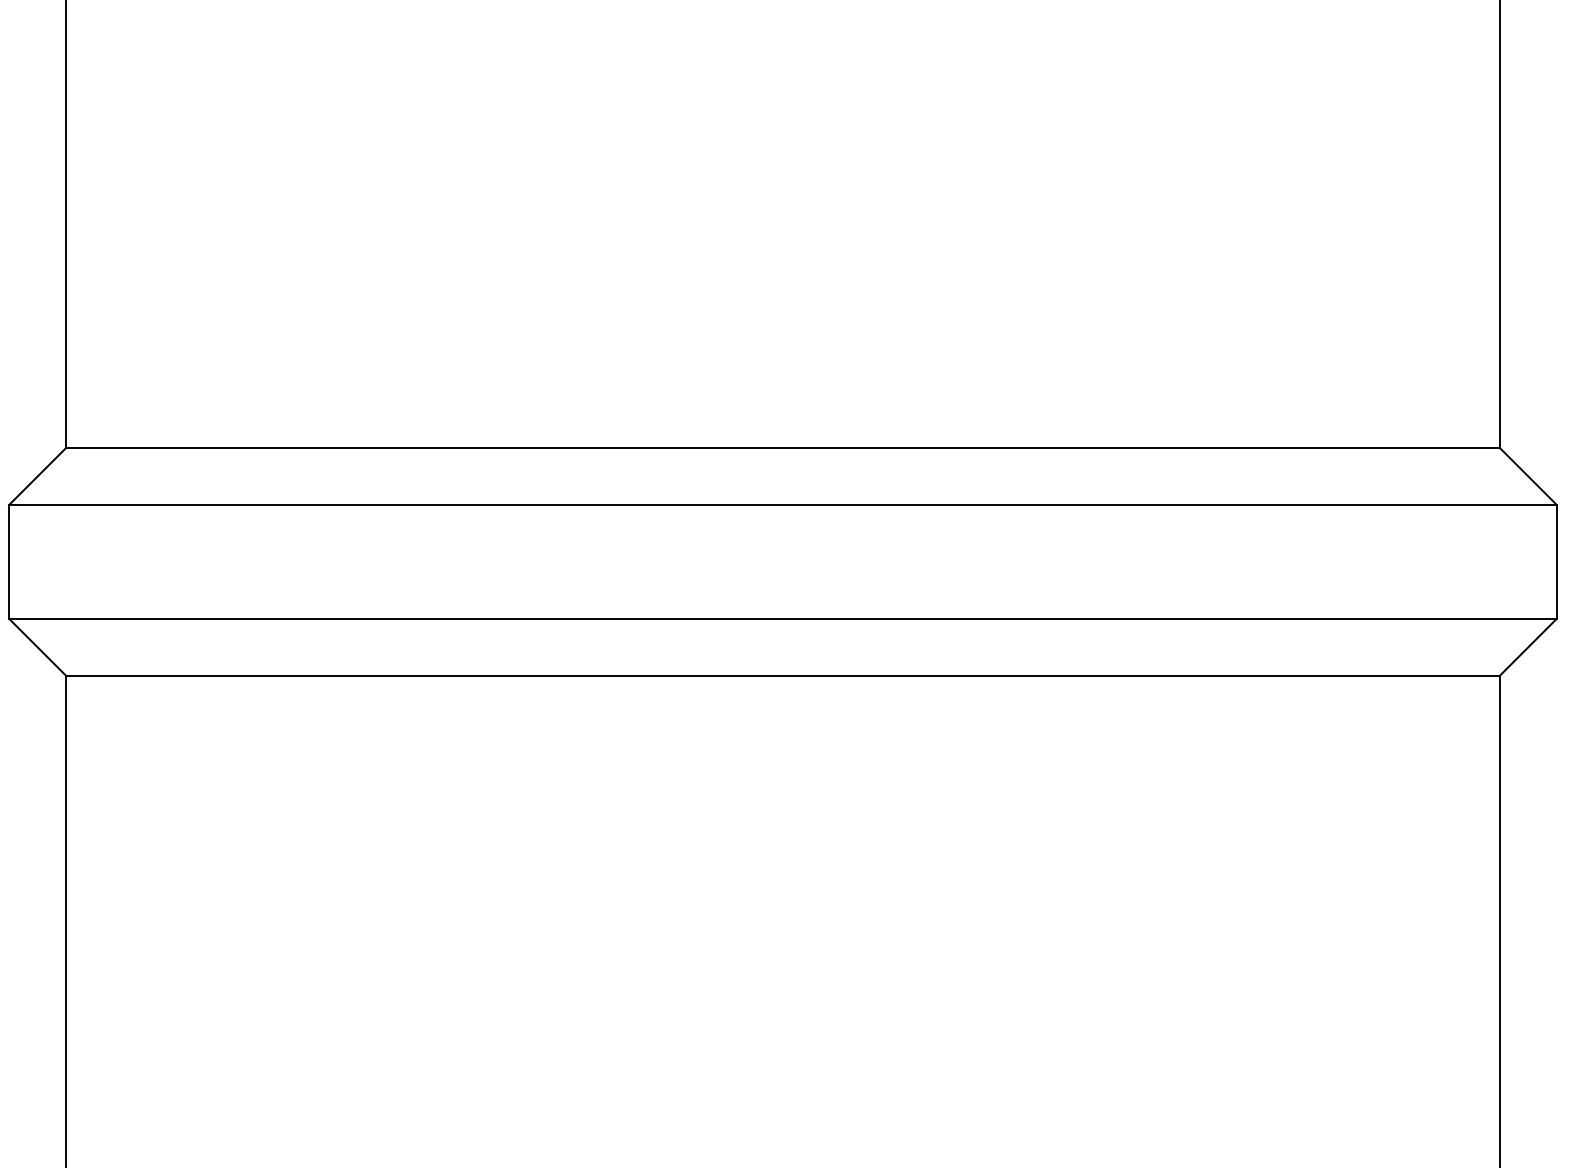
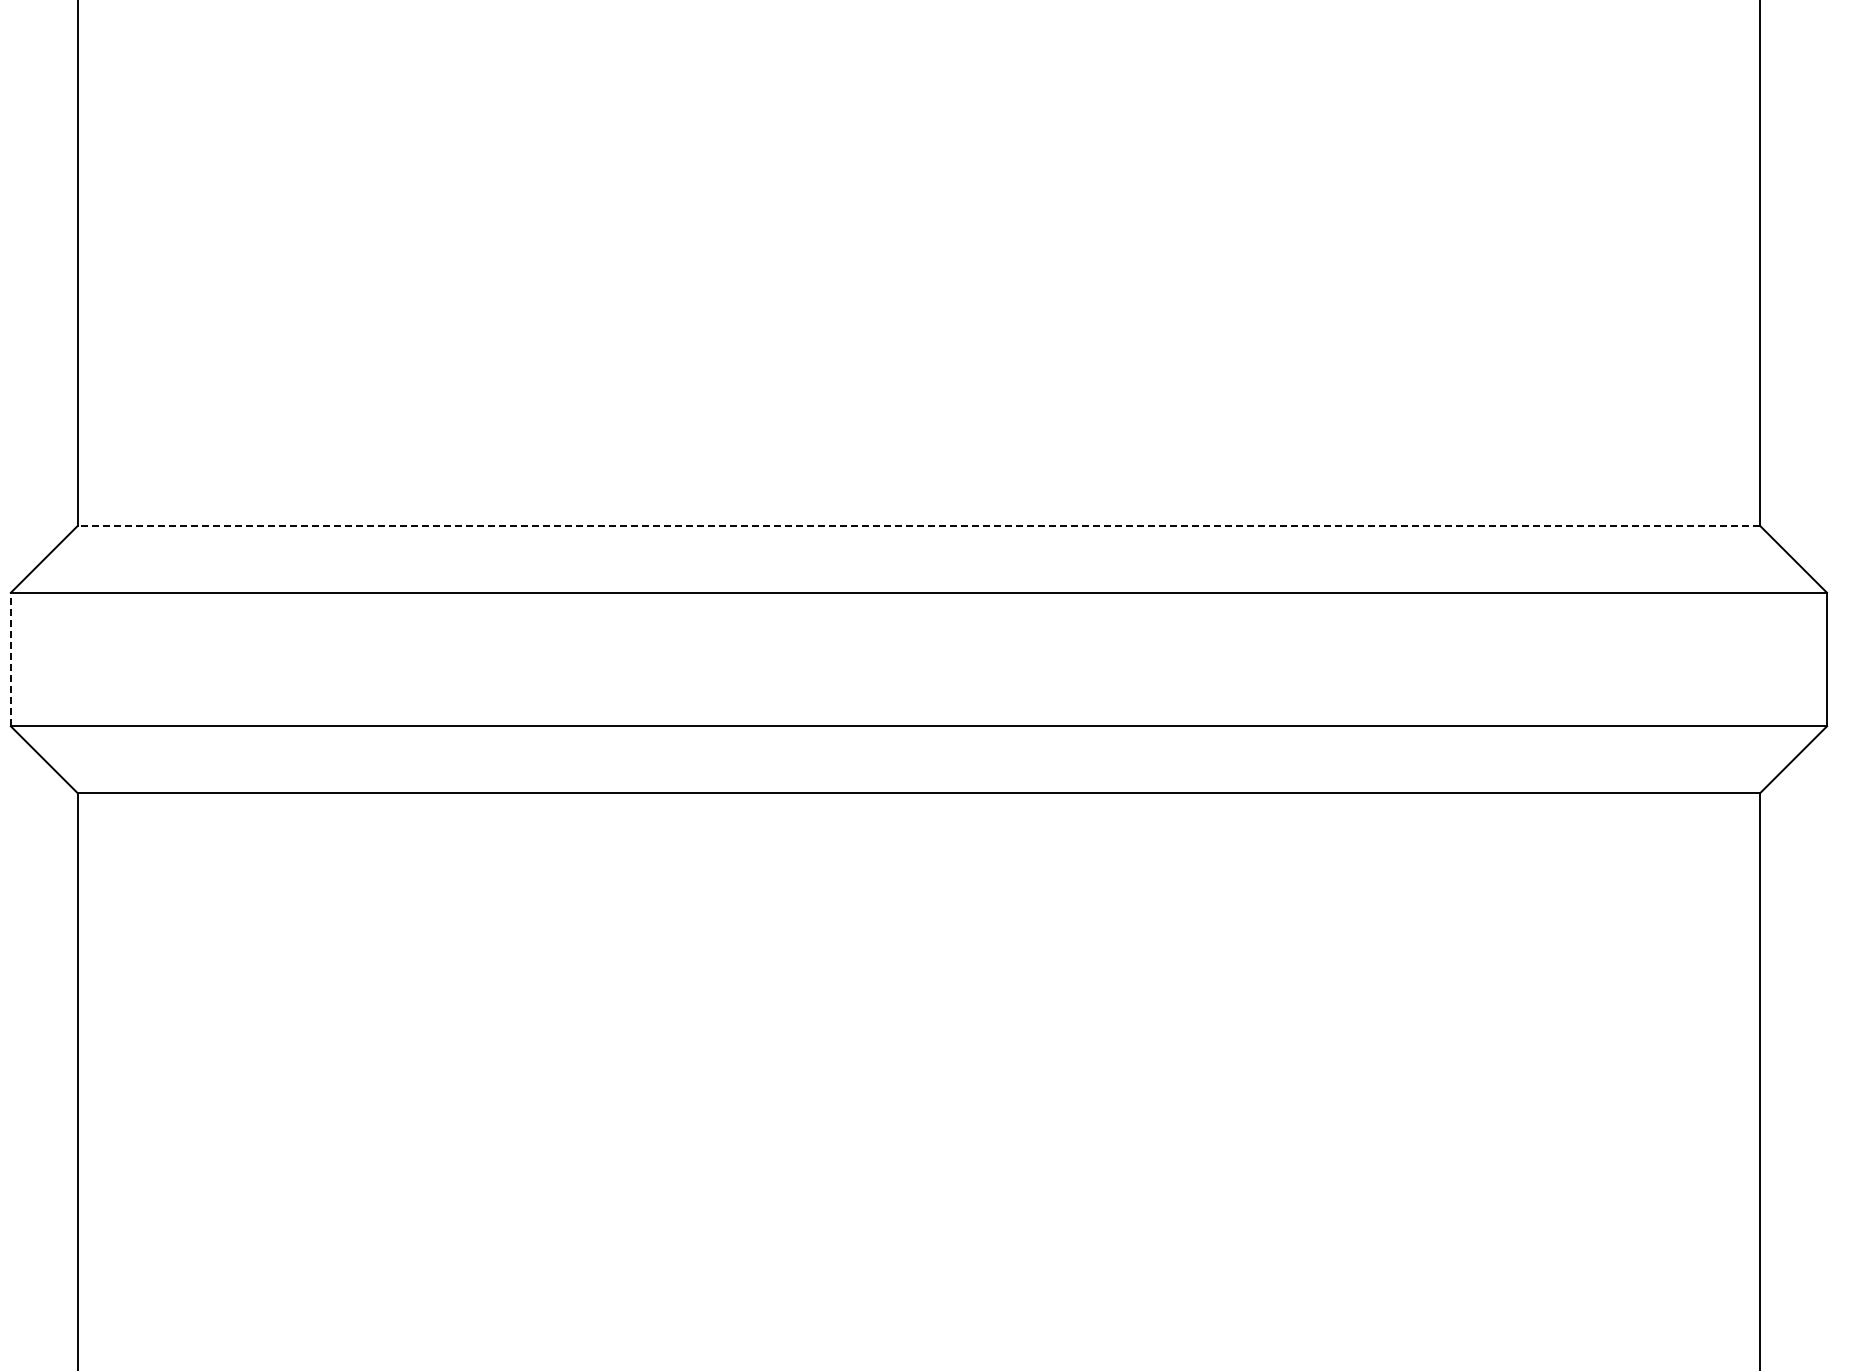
line: (782, 448) -> (918, 526), solid -> dashed
line: (8, 561) -> (10, 659), solid -> dashed

